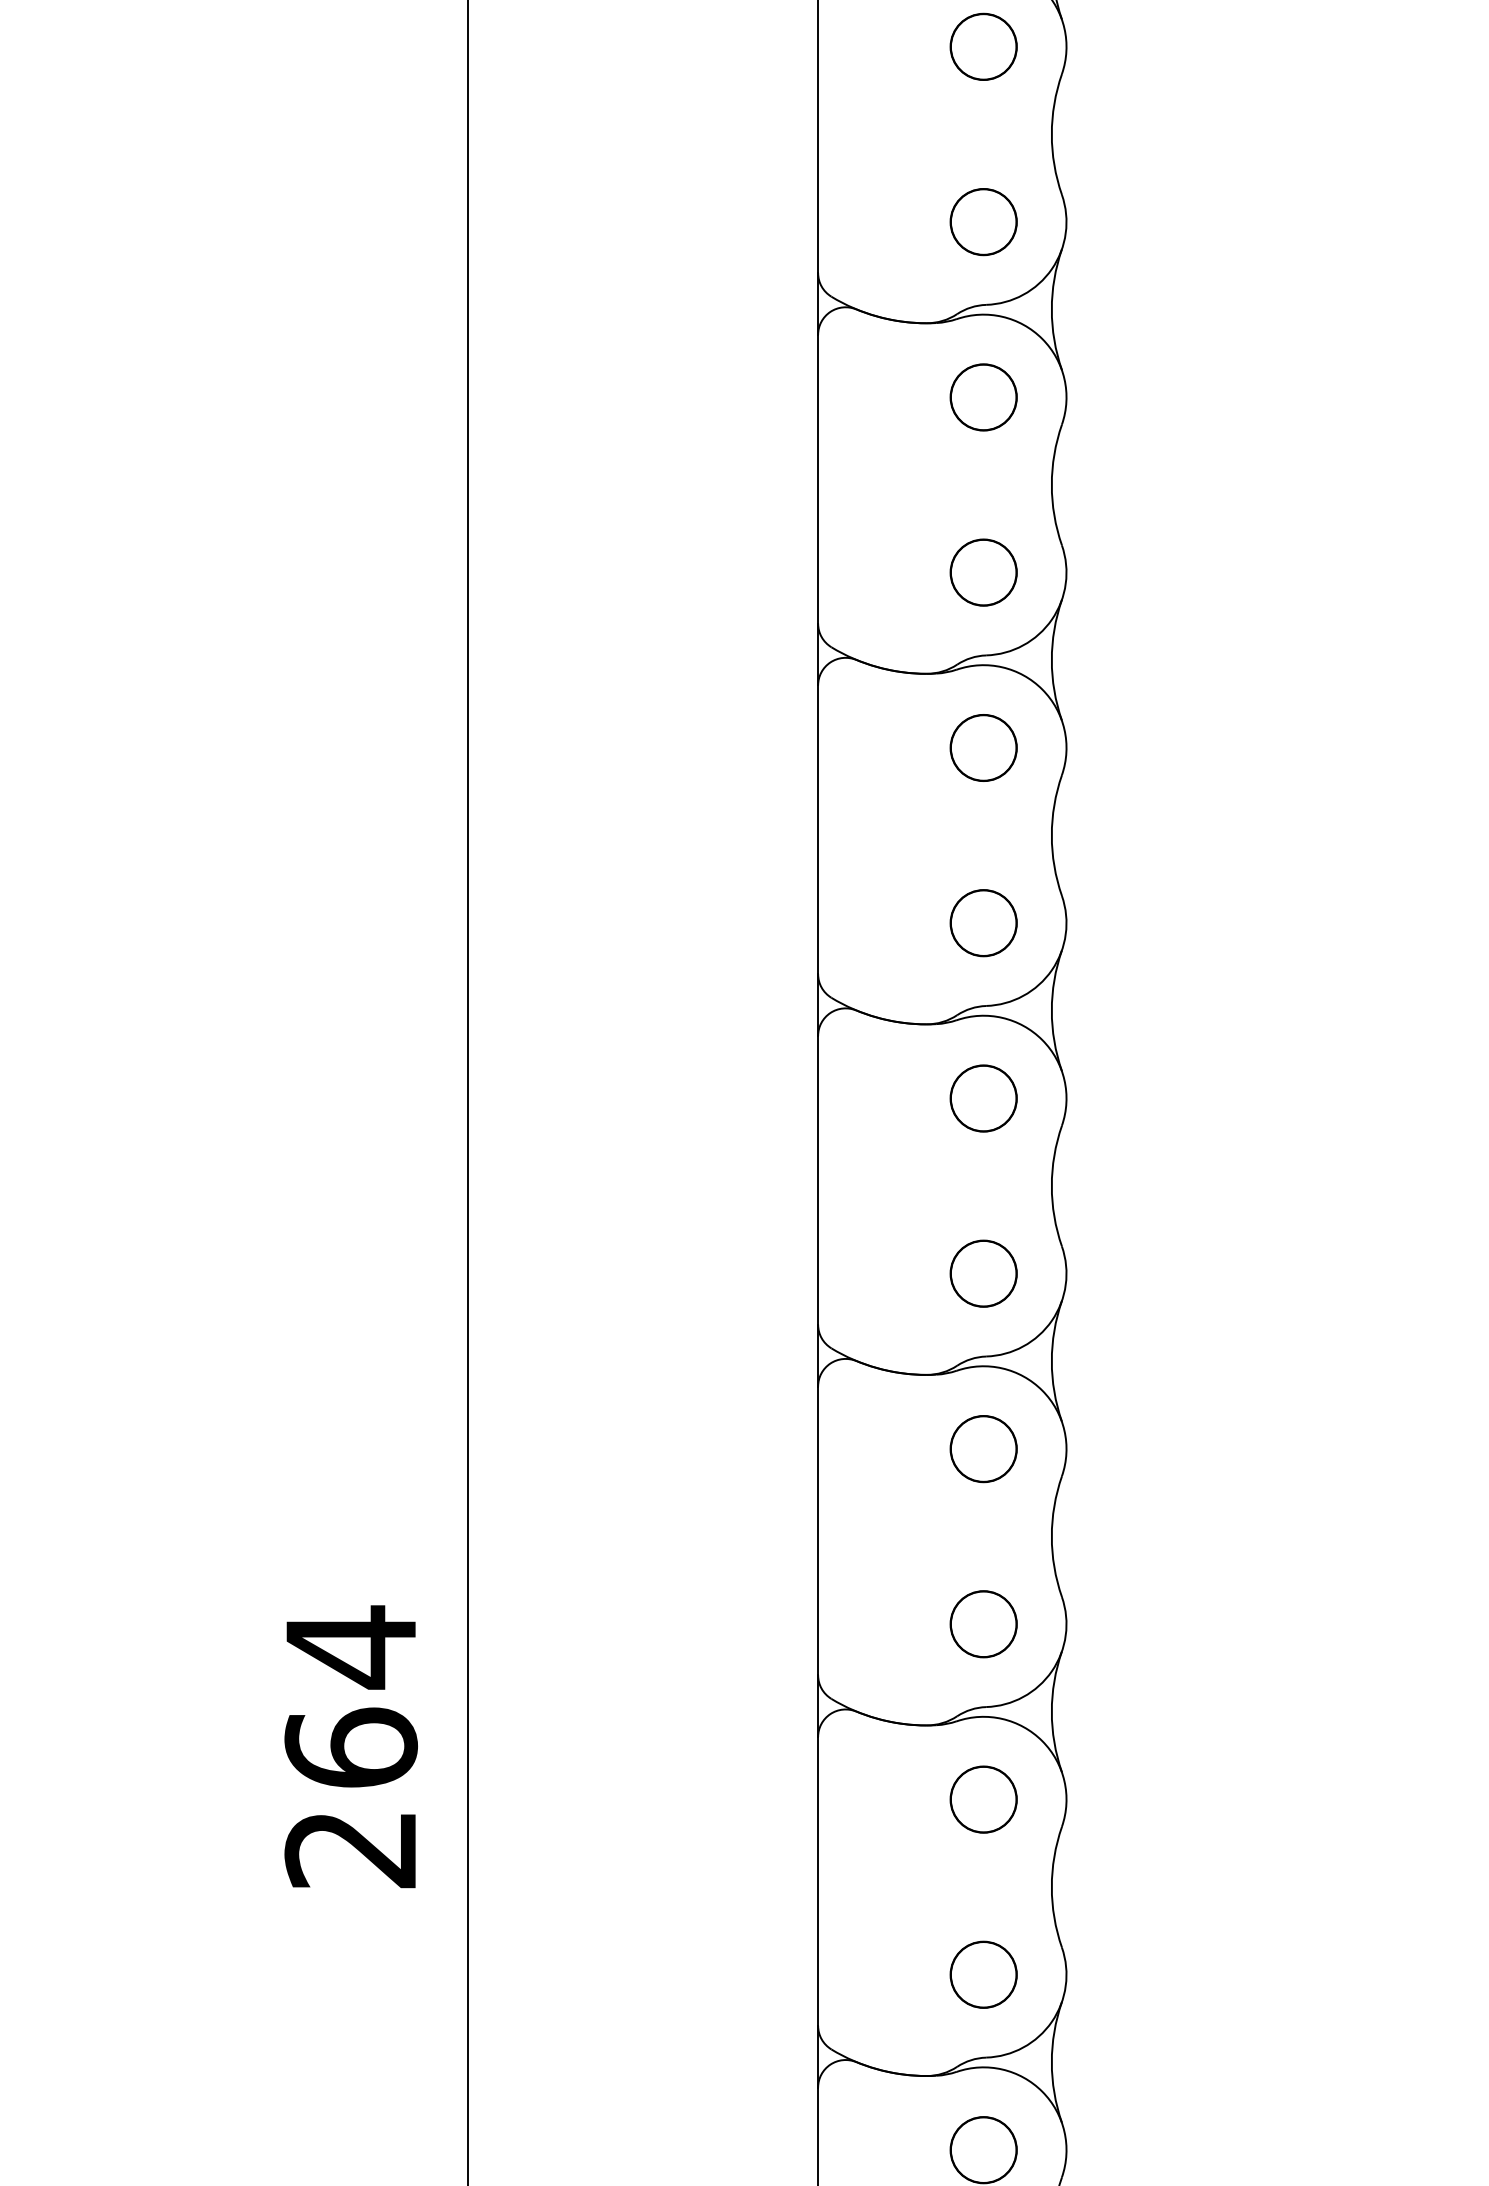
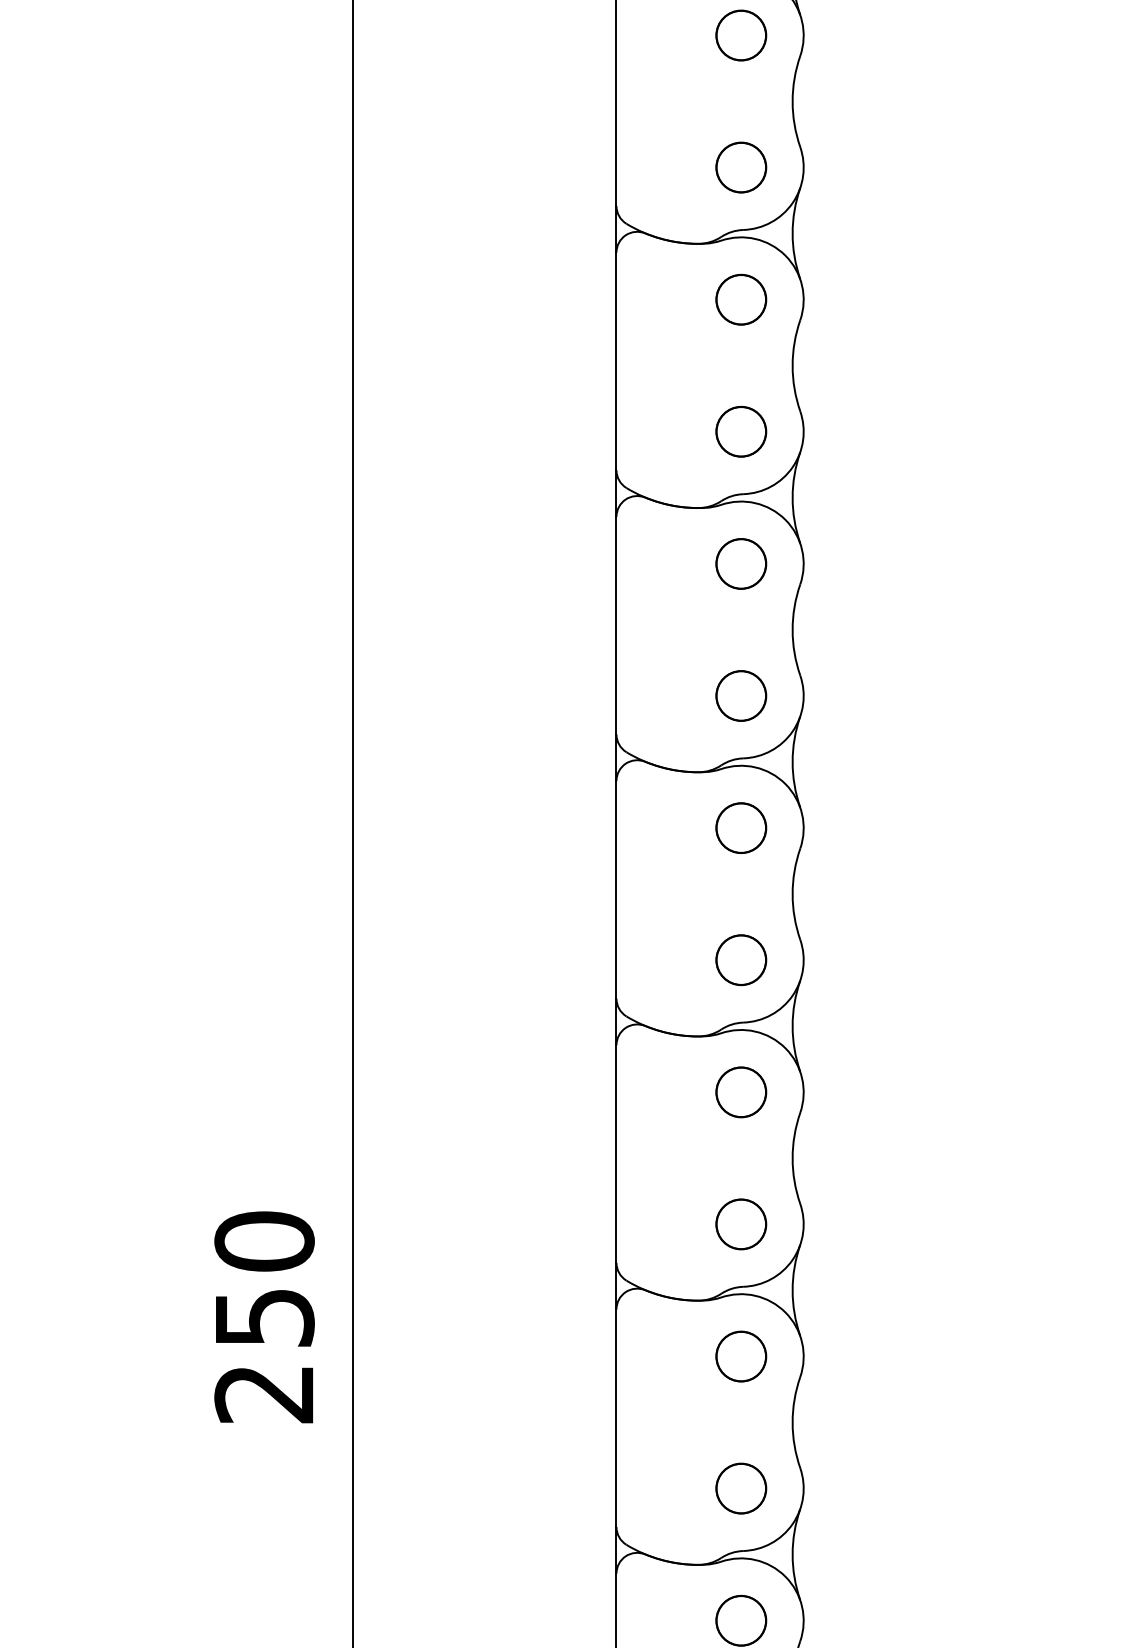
text: (350, 1696) -> (264, 1278), 264 -> 250

